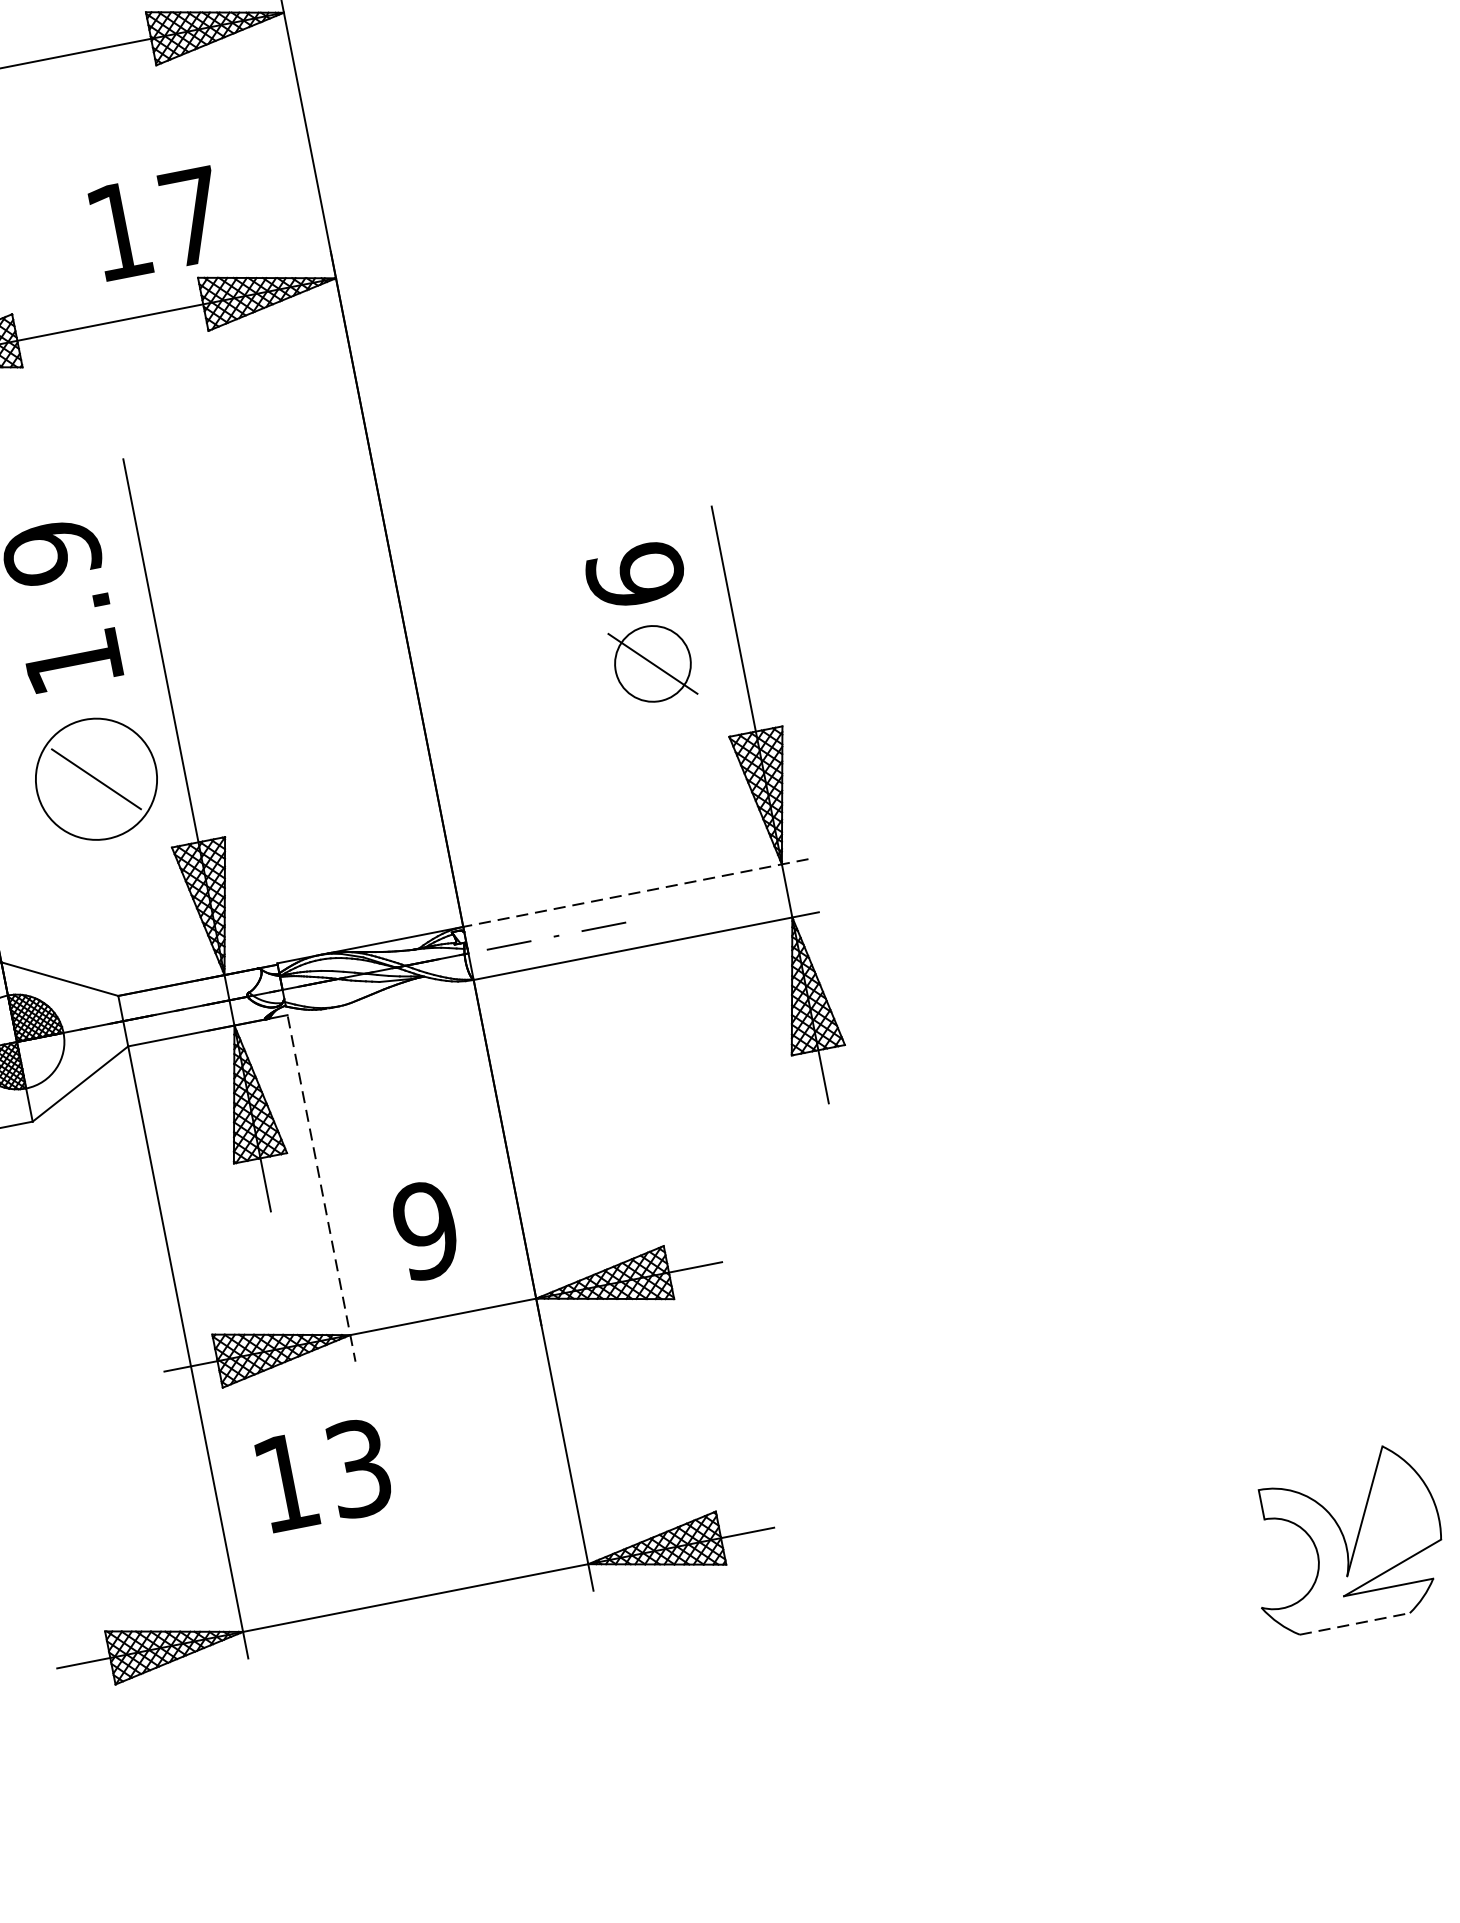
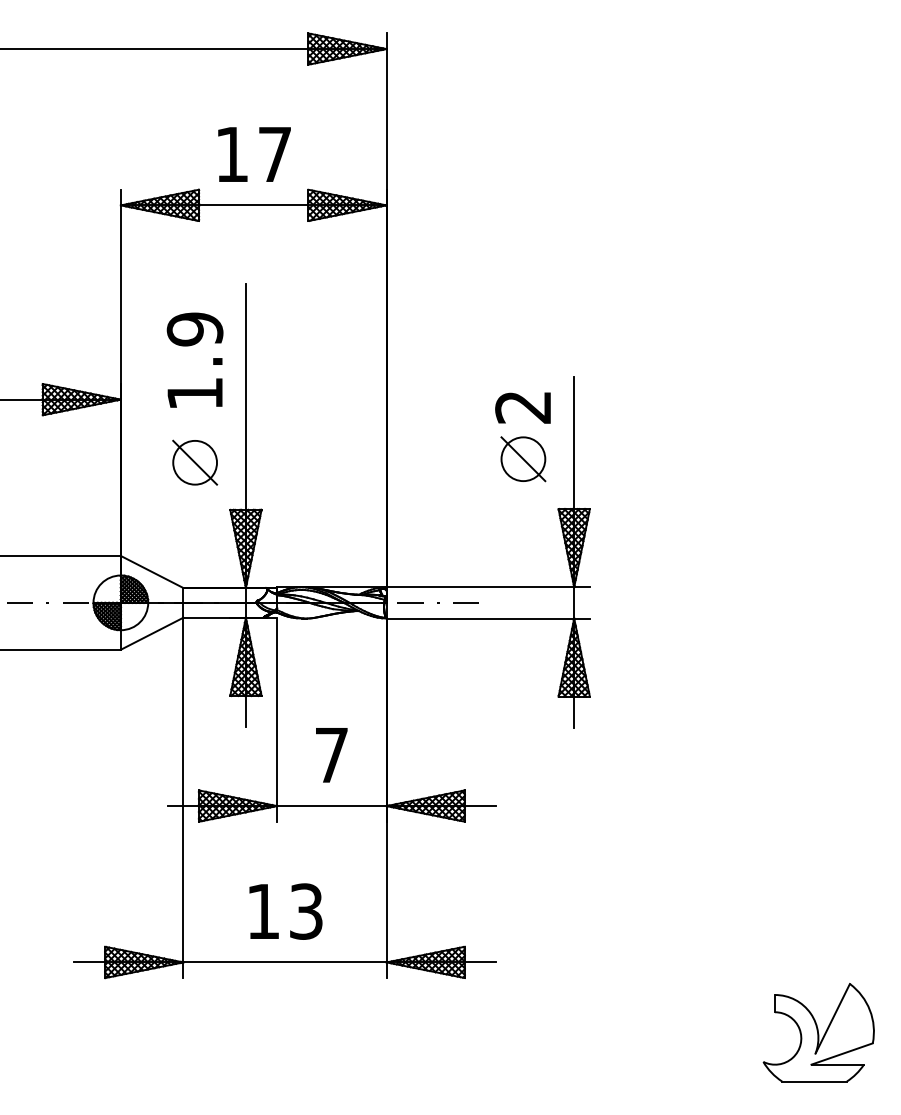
text: (157, 223) -> (254, 154), moved
text: (635, 574) -> (523, 406), 6 -> 2
circle: (97, 778) -> (195, 462), size x0.62
line: (636, 893) -> (488, 587), dashed -> solid
line: (322, 1189) -> (277, 720), dashed -> solid
text: (425, 1231) -> (331, 755), 9 -> 7
text: (323, 1475) -> (285, 911), moved
line: (1356, 1623) -> (815, 1081), dashed -> solid

